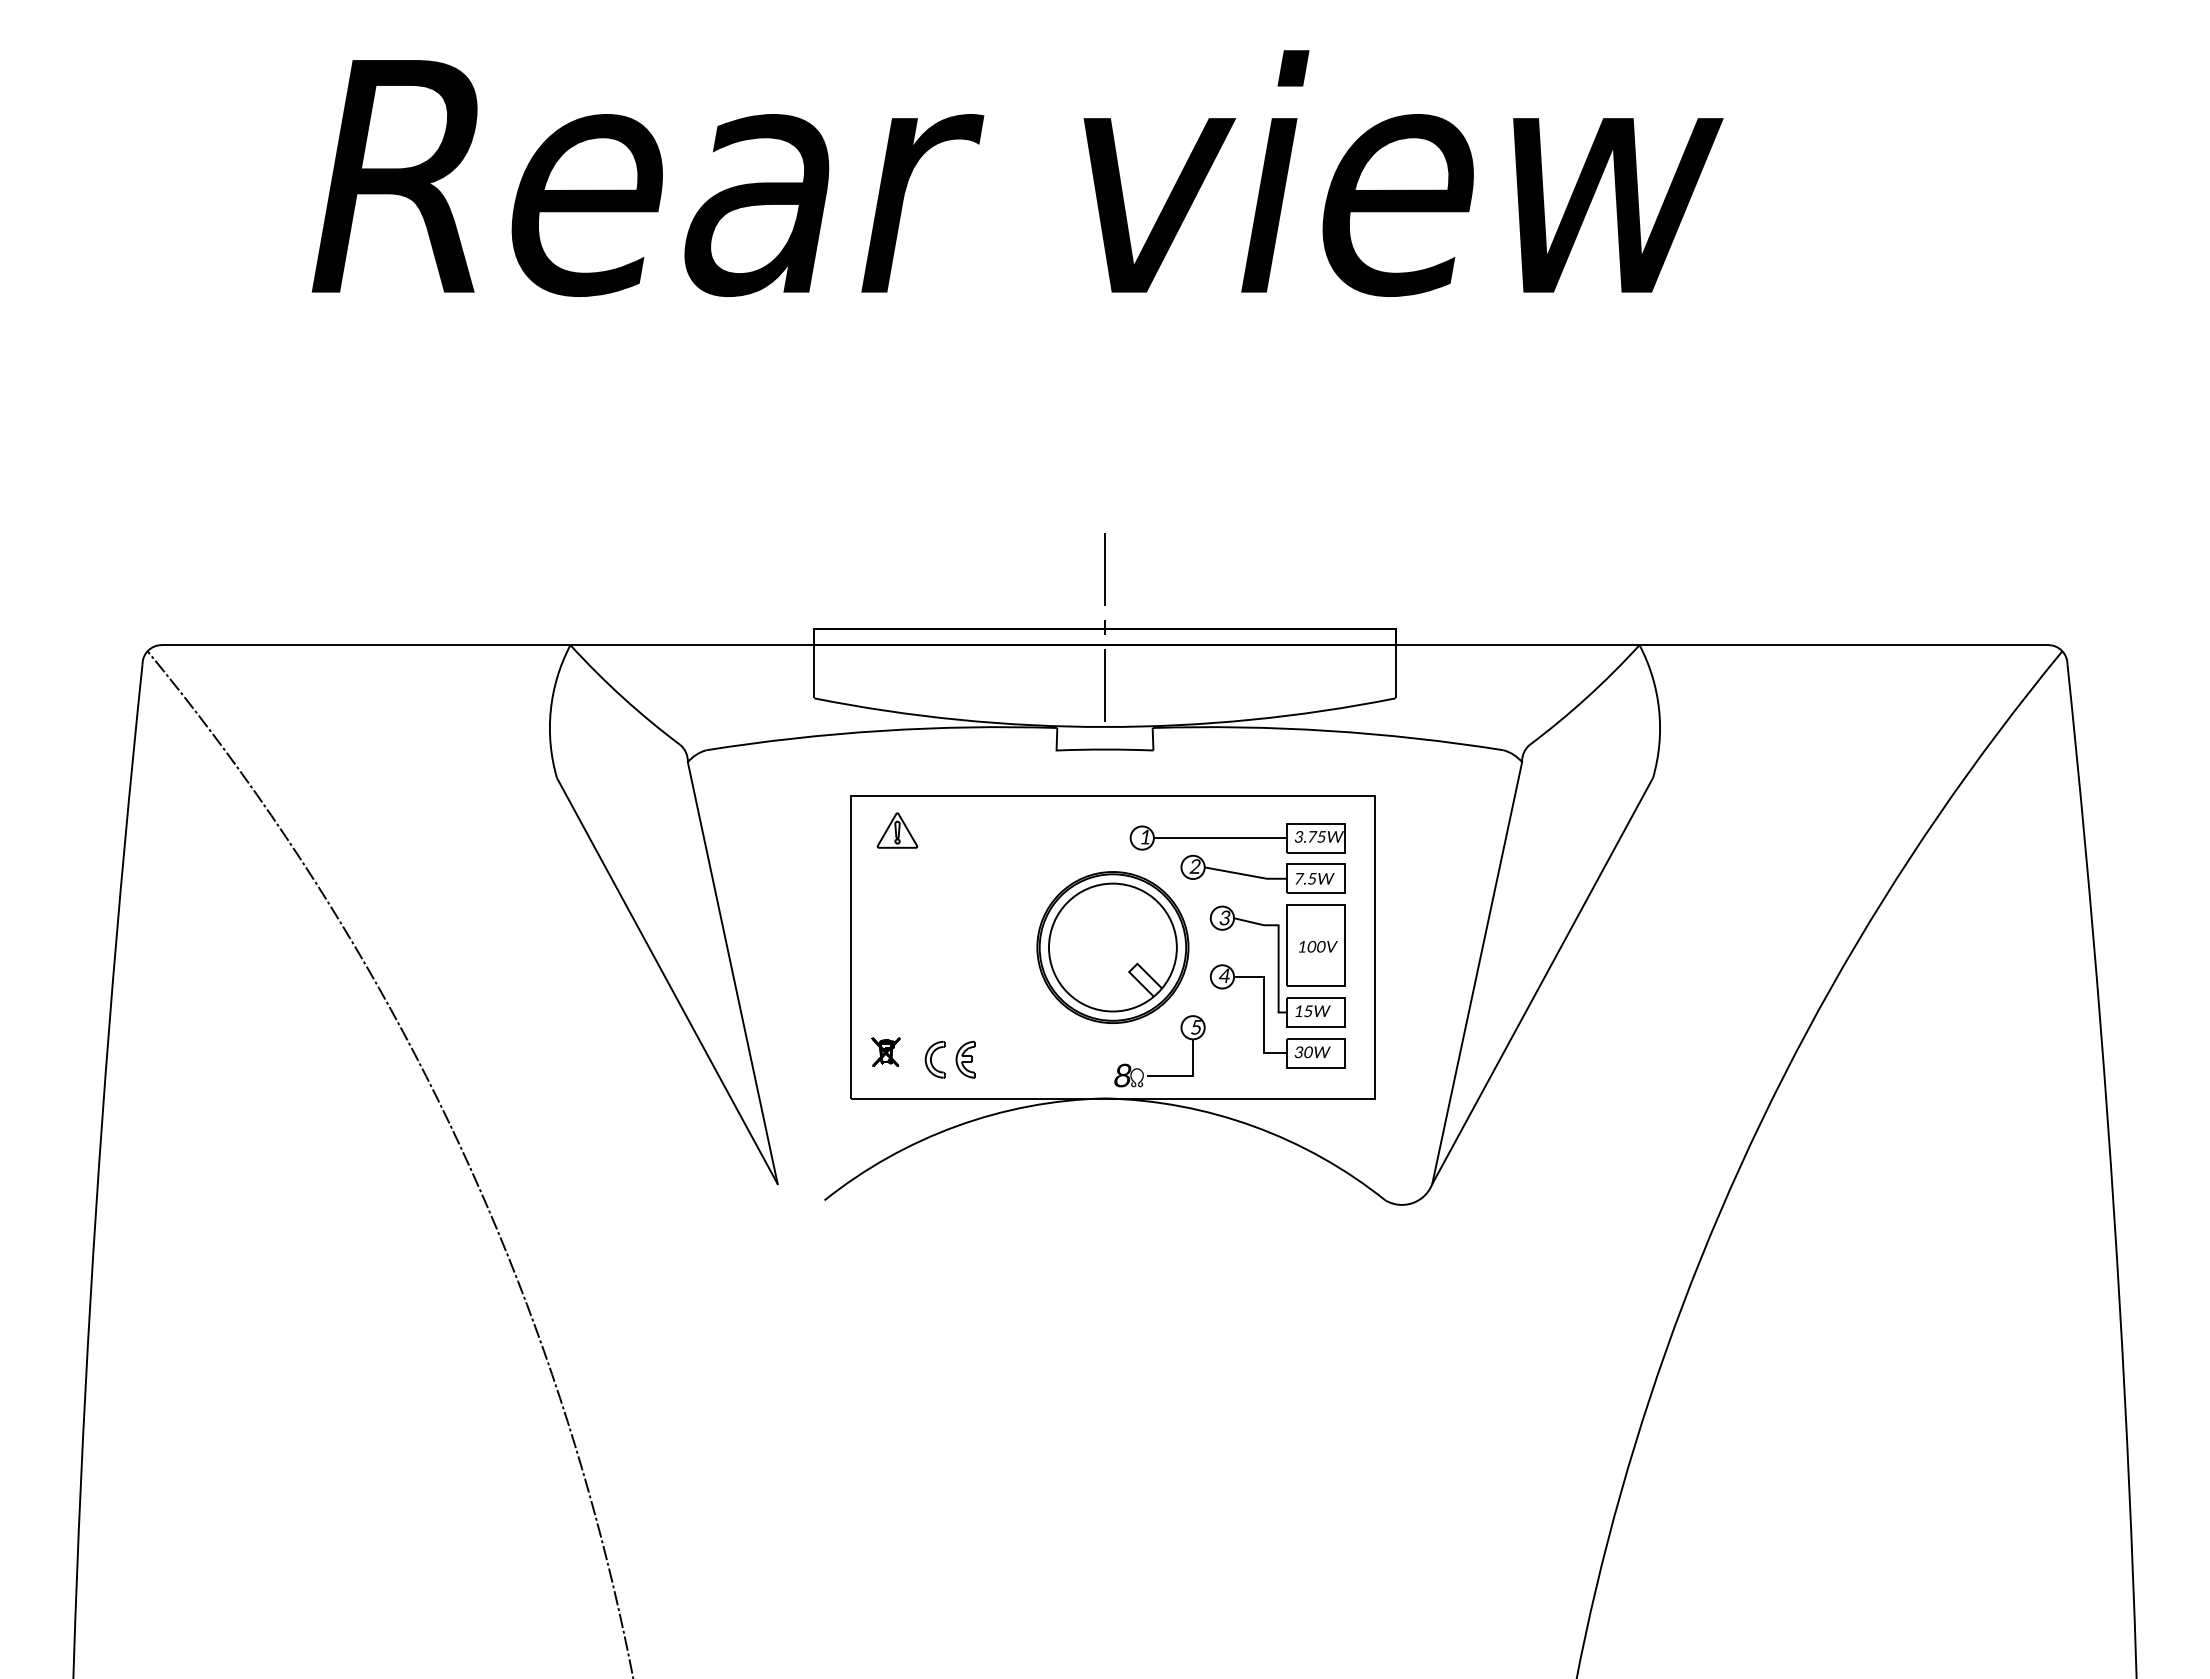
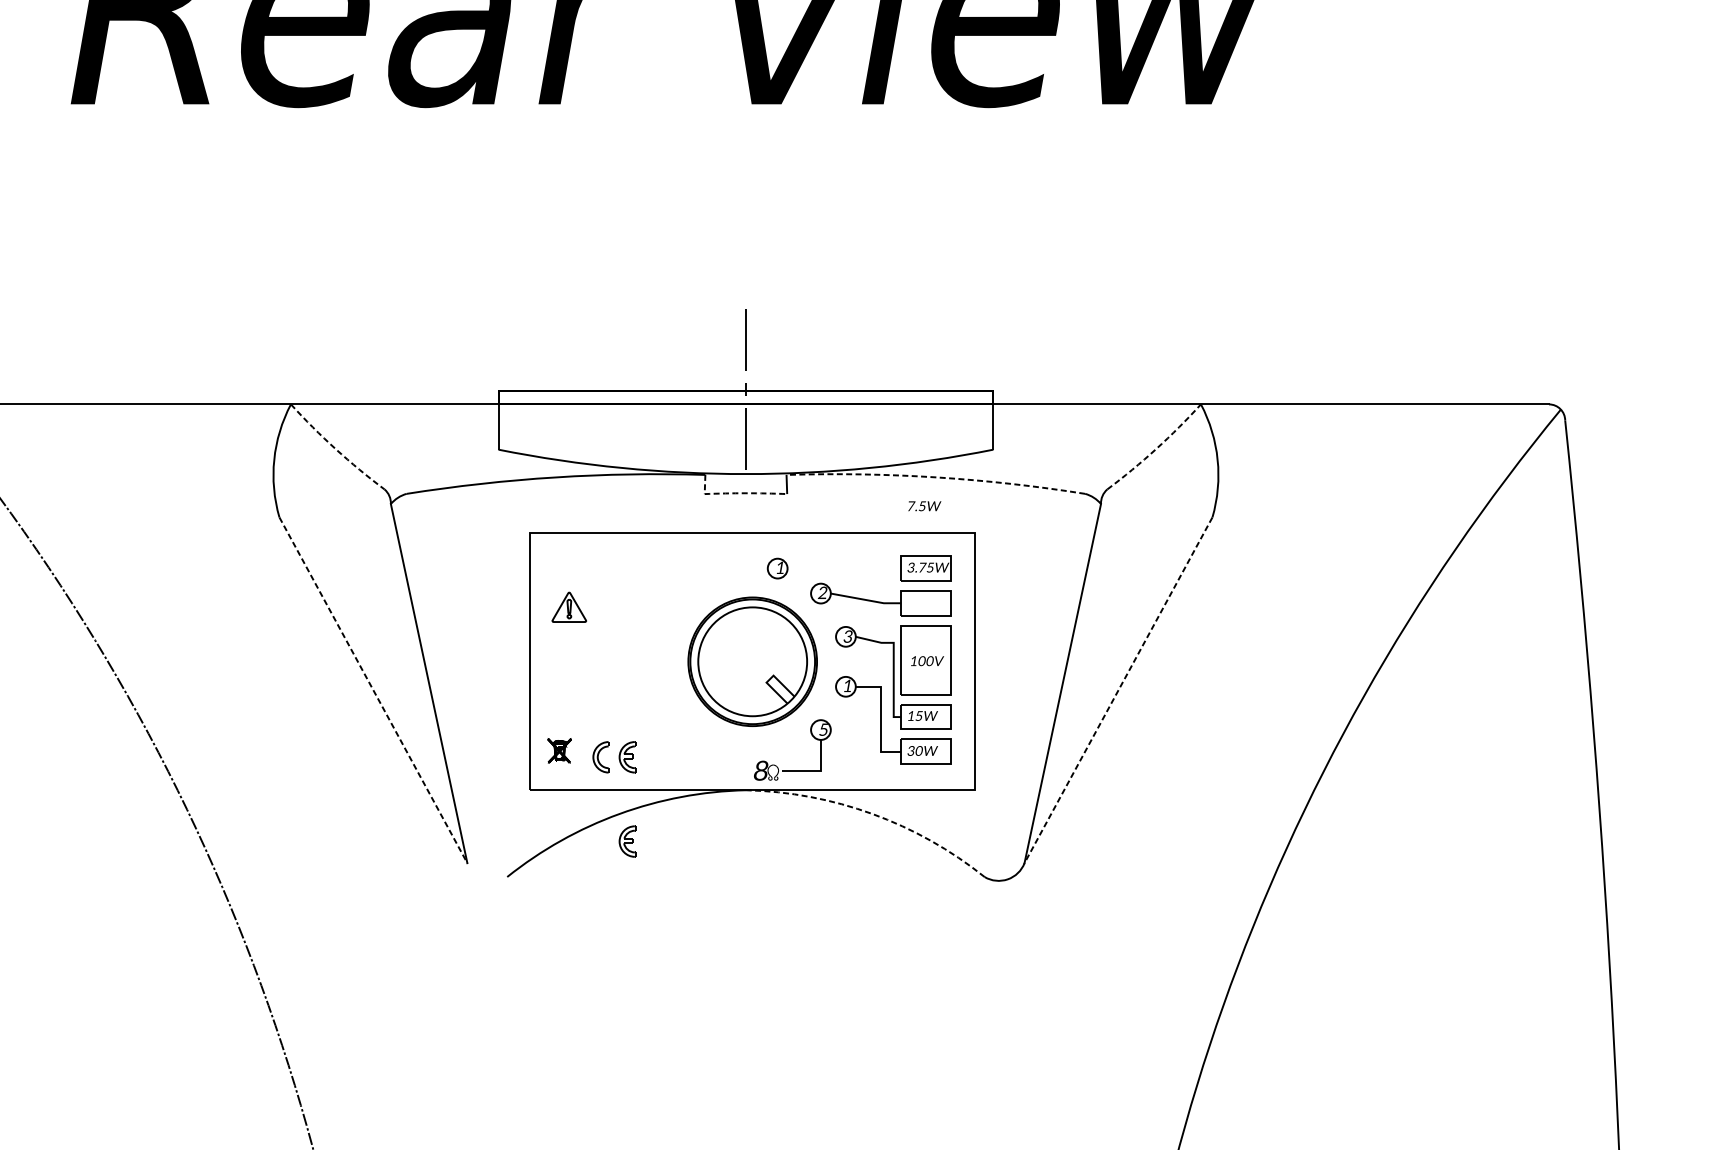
arc: (623, 697) -> (336, 448), solid -> dashed
arc: (1586, 697) -> (1155, 448), solid -> dashed
arc: (1328, 730) -> (936, 477), solid -> dashed
line: (1094, 749) -> (737, 493), solid -> dashed
part: (897, 830) -> (569, 607), moved
line: (1220, 838) -> (844, 568), removed
text: (1314, 878) -> (924, 505), moved
text: (1224, 975) -> (847, 685), 4 -> 1
line: (667, 981) -> (373, 690), solid -> dashed
line: (1542, 981) -> (1118, 690), solid -> dashed
arc: (1253, 1126) -> (872, 814), solid -> dashed
part: (965, 1158) -> (627, 841), added

